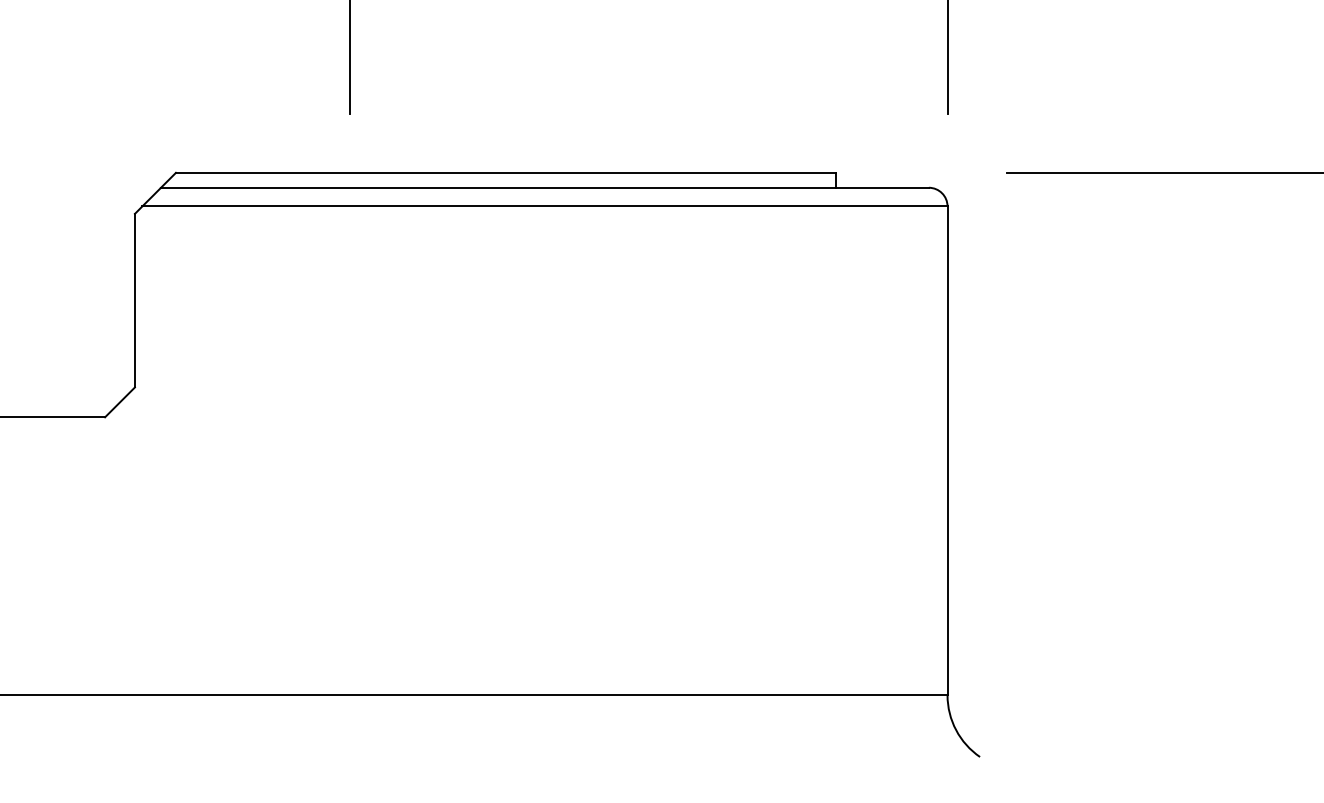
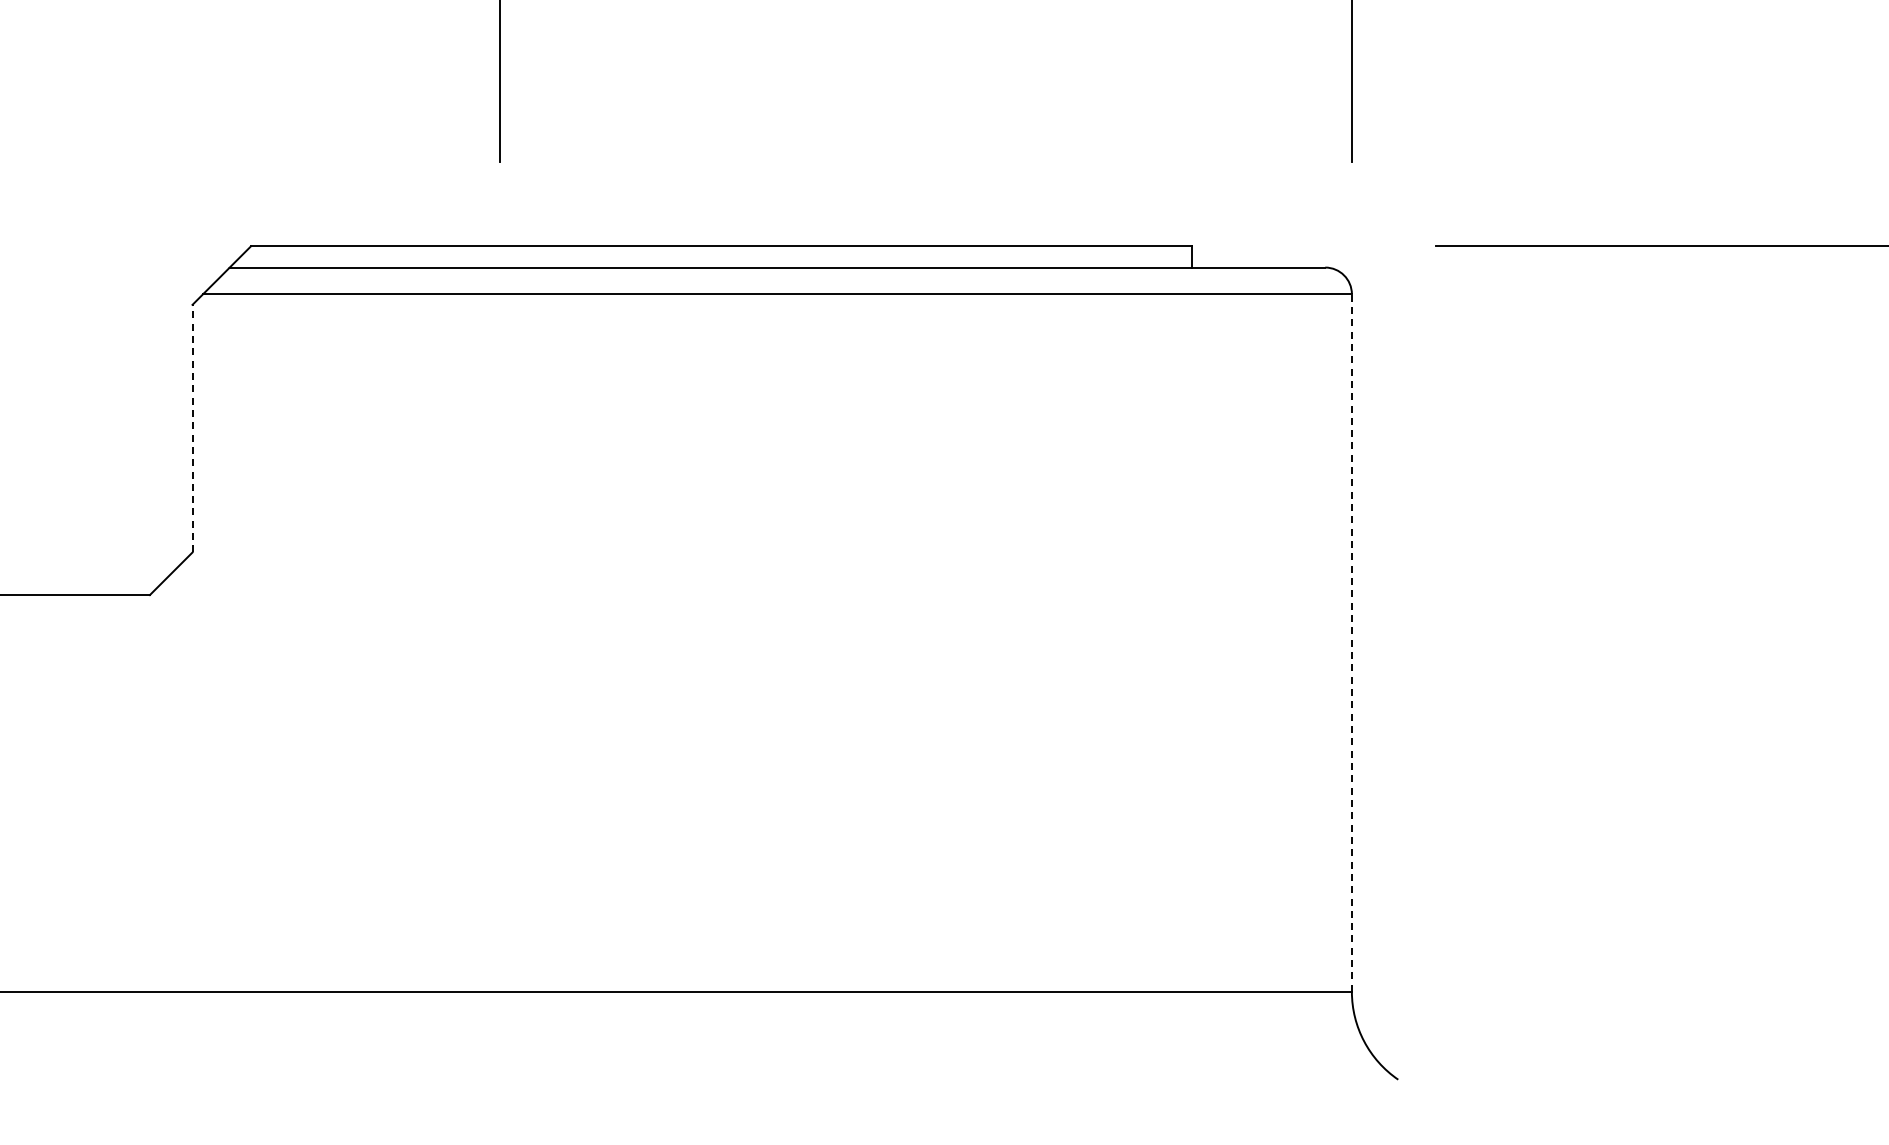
line: (134, 300) -> (192, 428), solid -> dashed
line: (947, 451) -> (1351, 643), solid -> dashed

